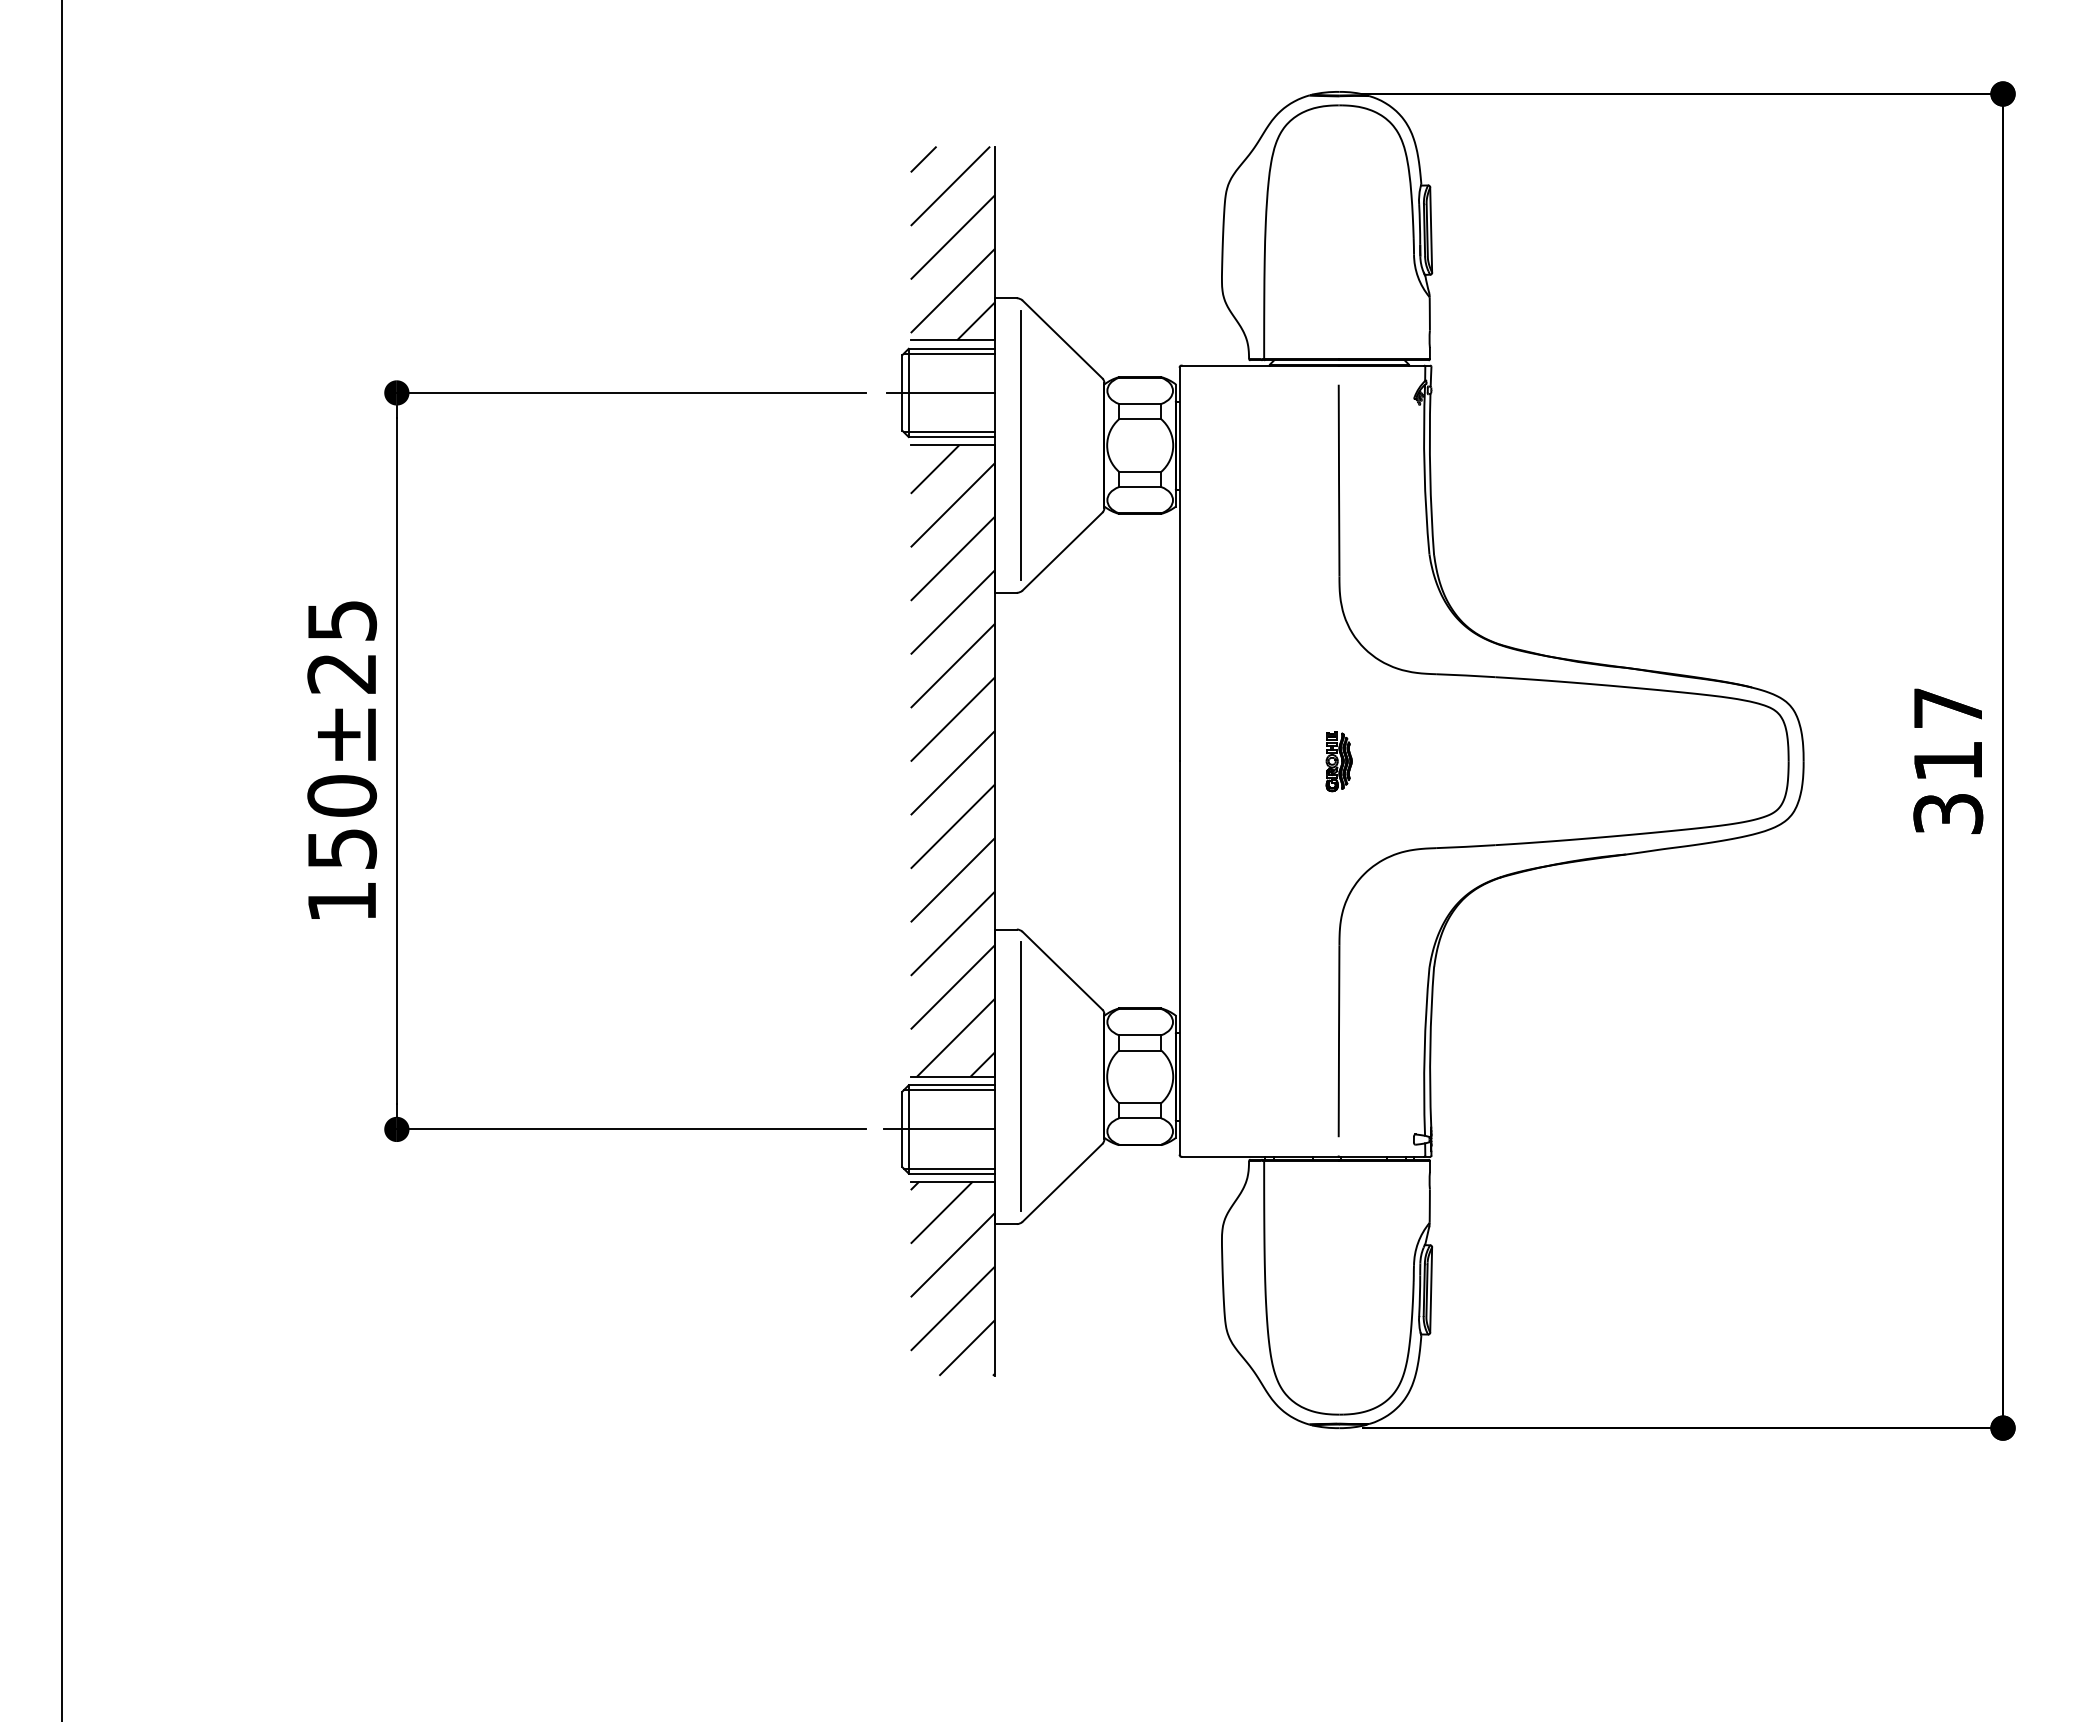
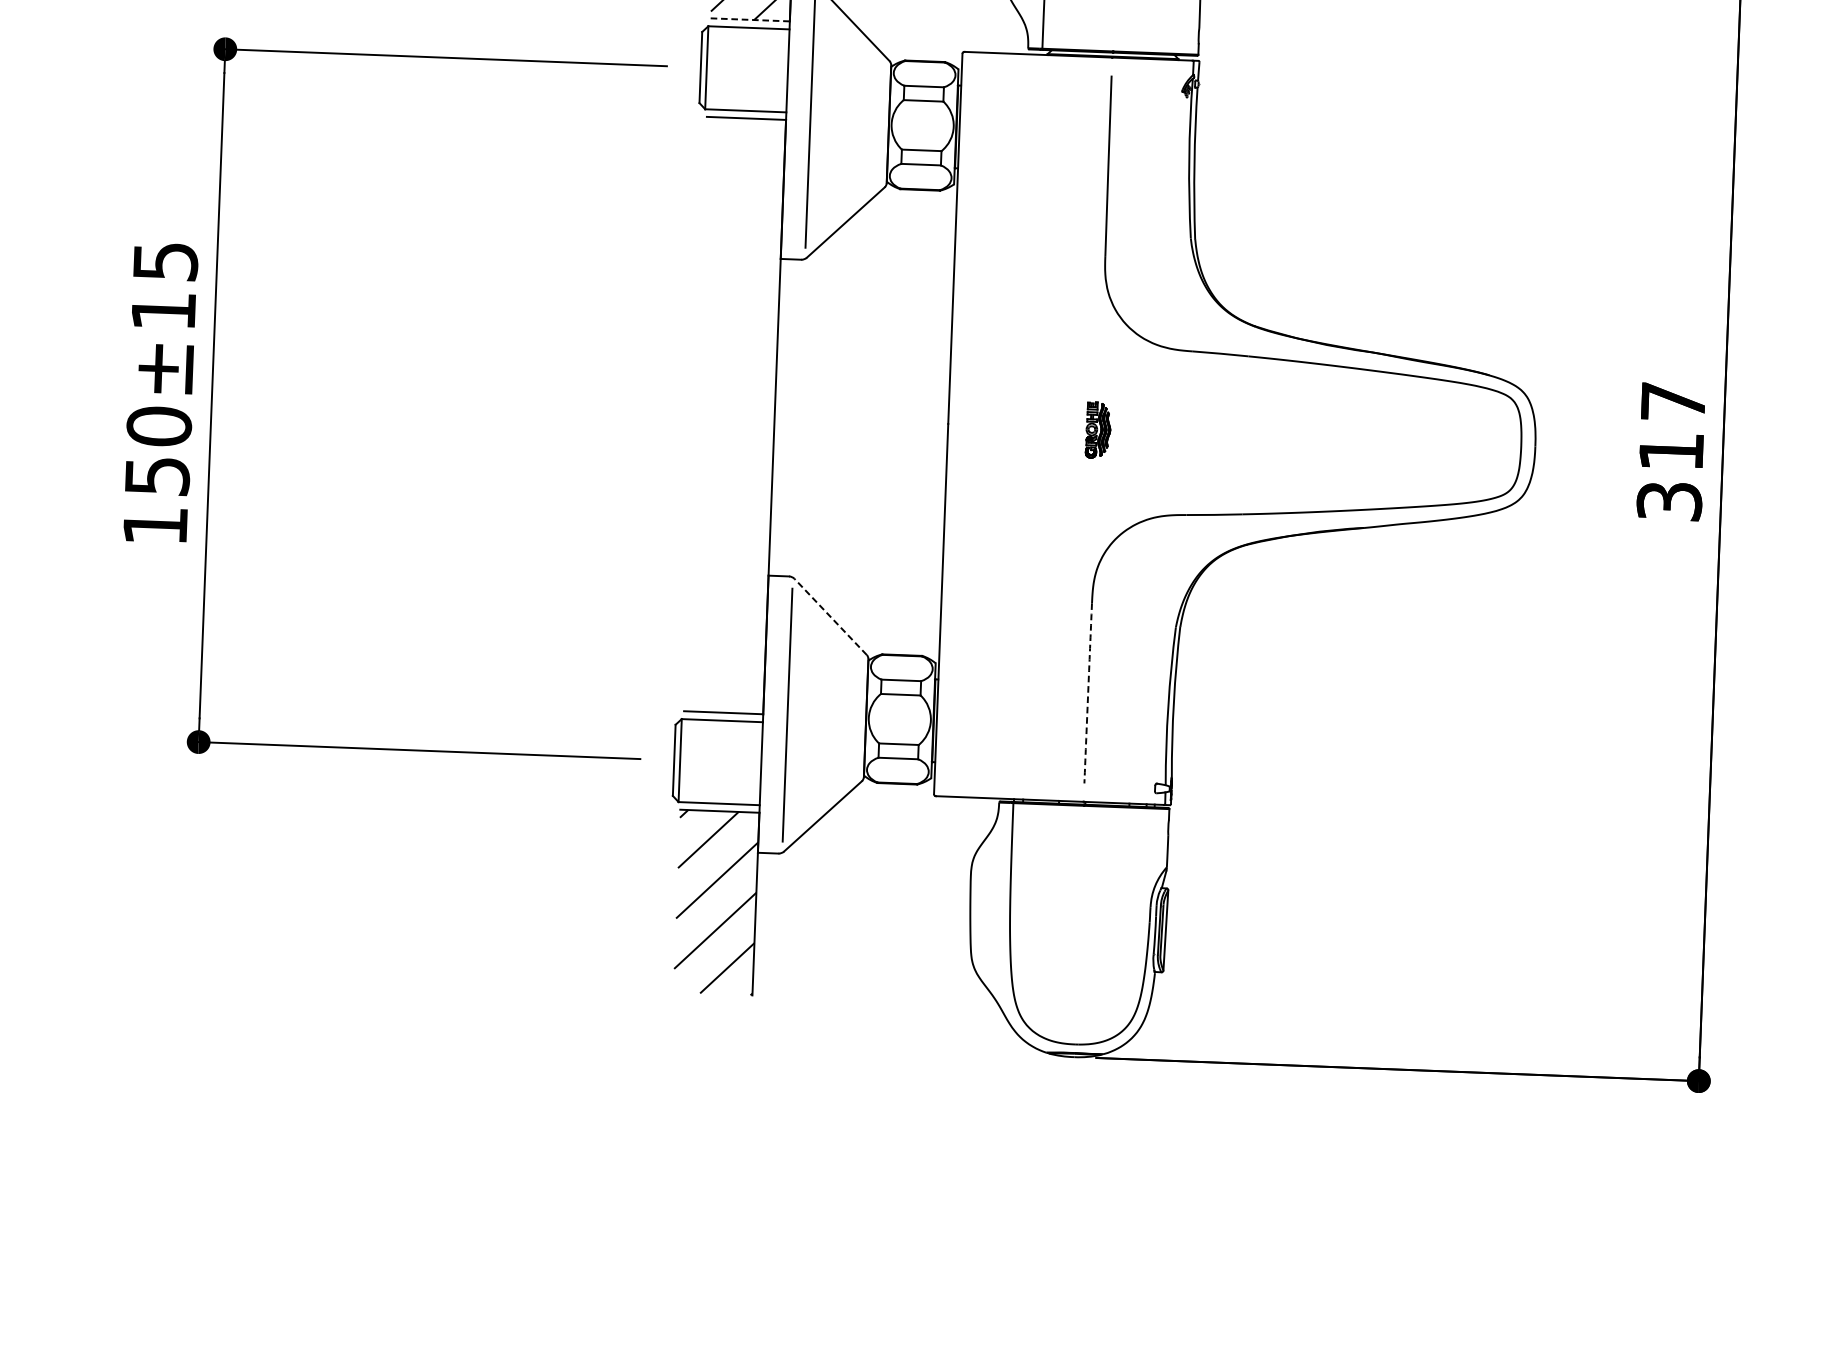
line: (953, 340) -> (750, 20), solid -> dashed
line: (948, 353) -> (745, 32), removed
line: (940, 392) -> (736, 68), removed
line: (948, 432) -> (742, 106), removed
text: (341, 673) -> (163, 311), 150±25 -> 150±15
hatch: (952, 760) -> (734, 415), removed
line: (1062, 970) -> (830, 616), solid -> dashed
arc: (1339, 1041) -> (1088, 693), solid -> dashed
line: (948, 1090) -> (719, 725), removed
line: (938, 1129) -> (708, 761), removed
line: (948, 1168) -> (716, 798), removed

